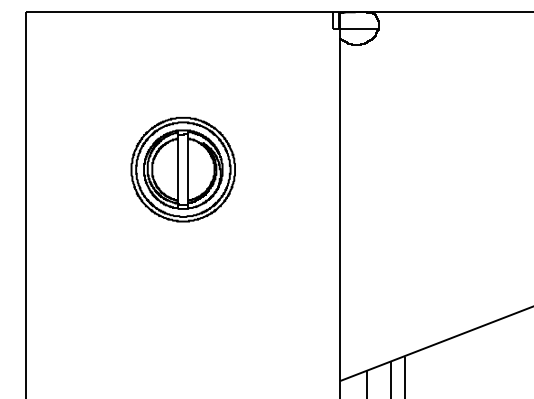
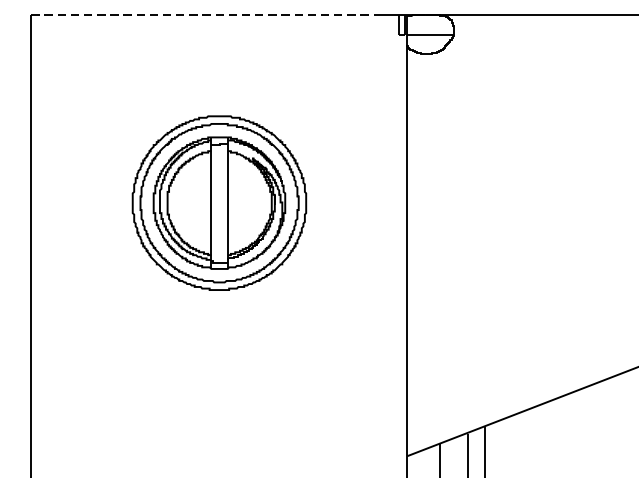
line: (171, 12) -> (205, 15), solid -> dashed
part: (182, 169) -> (218, 203), size x1.4

